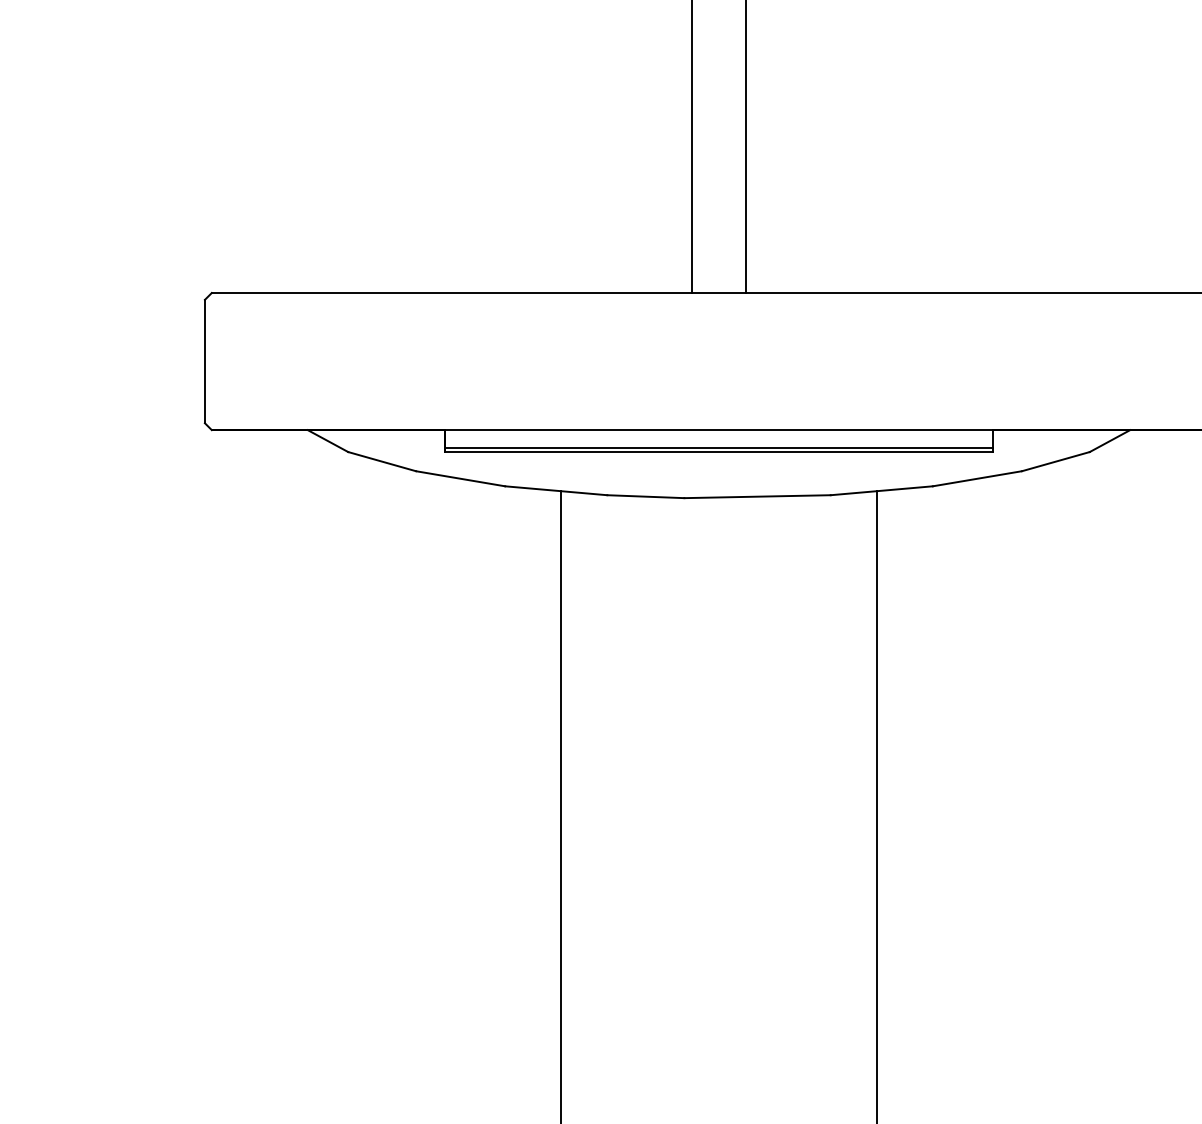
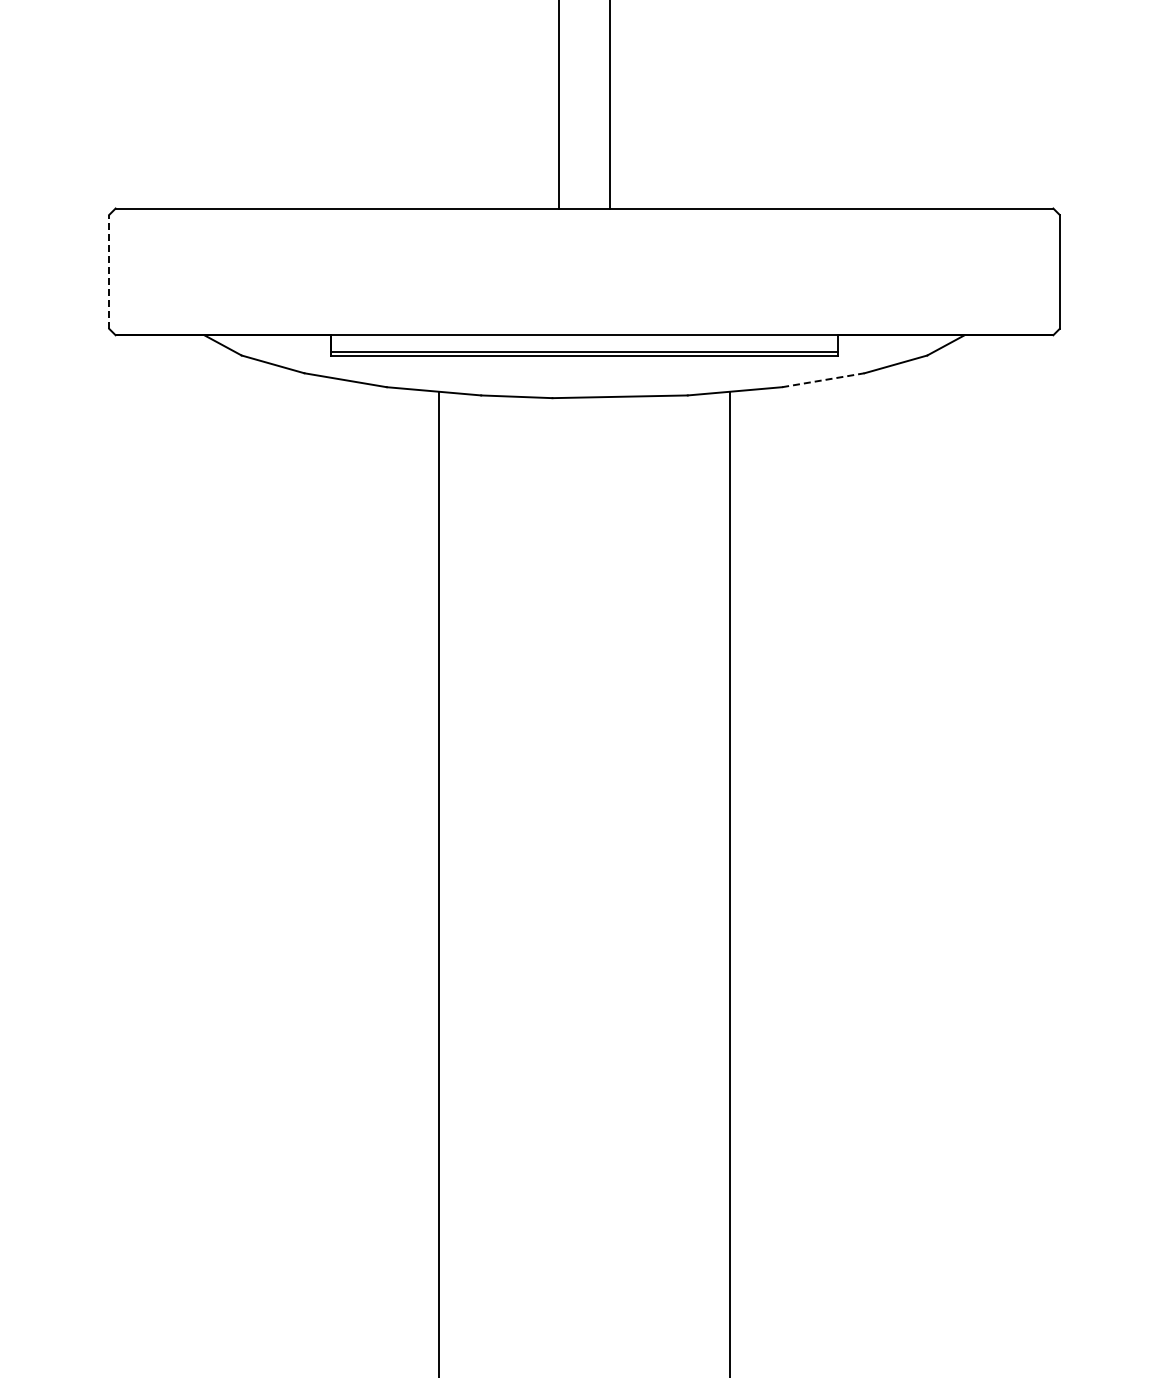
line: (205, 361) -> (109, 271), solid -> dashed
line: (977, 479) -> (823, 380), solid -> dashed

